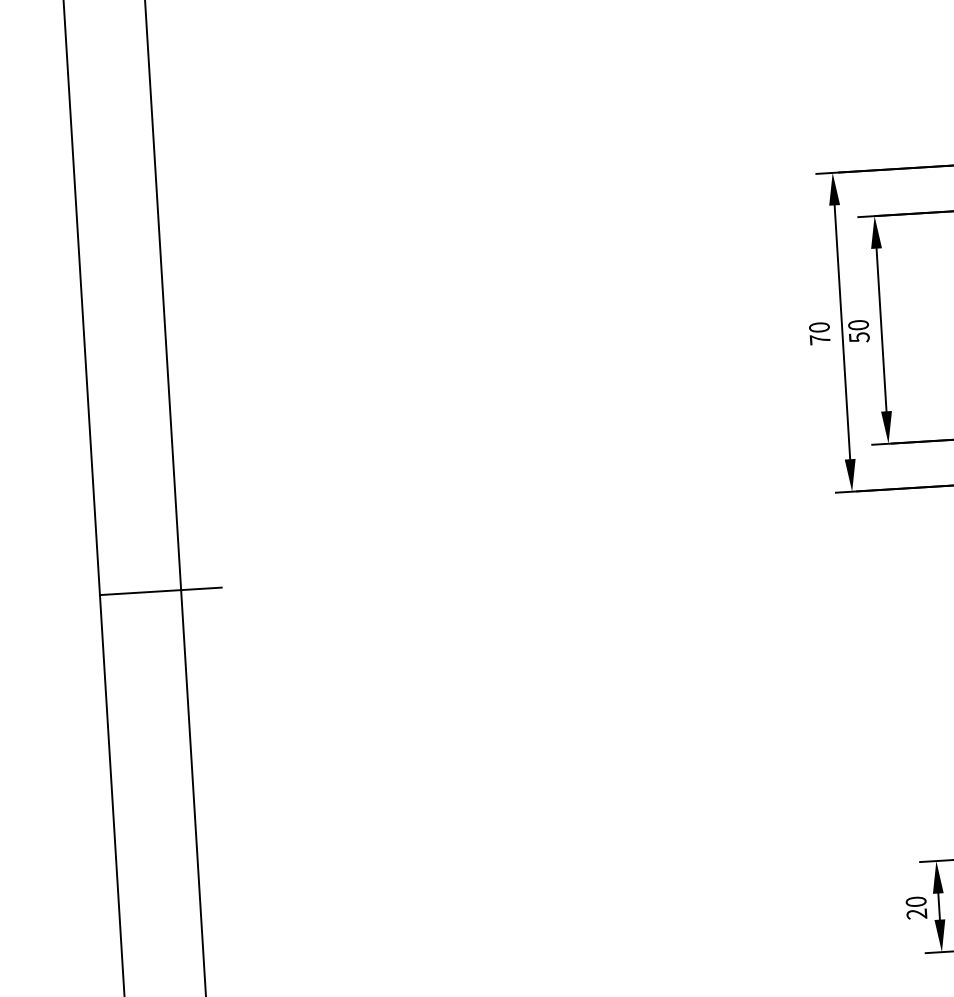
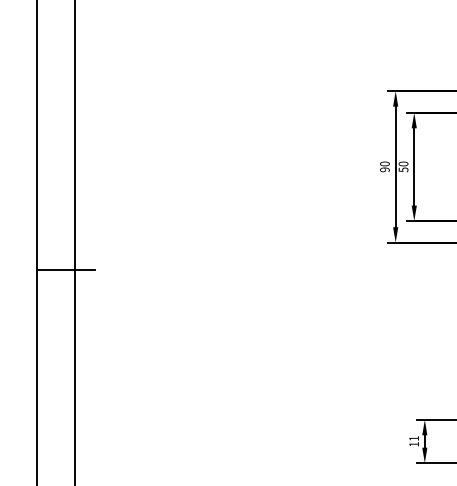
text: (819, 339) -> (384, 169), 70 -> 90
text: (915, 908) -> (413, 441), 20 -> 11

